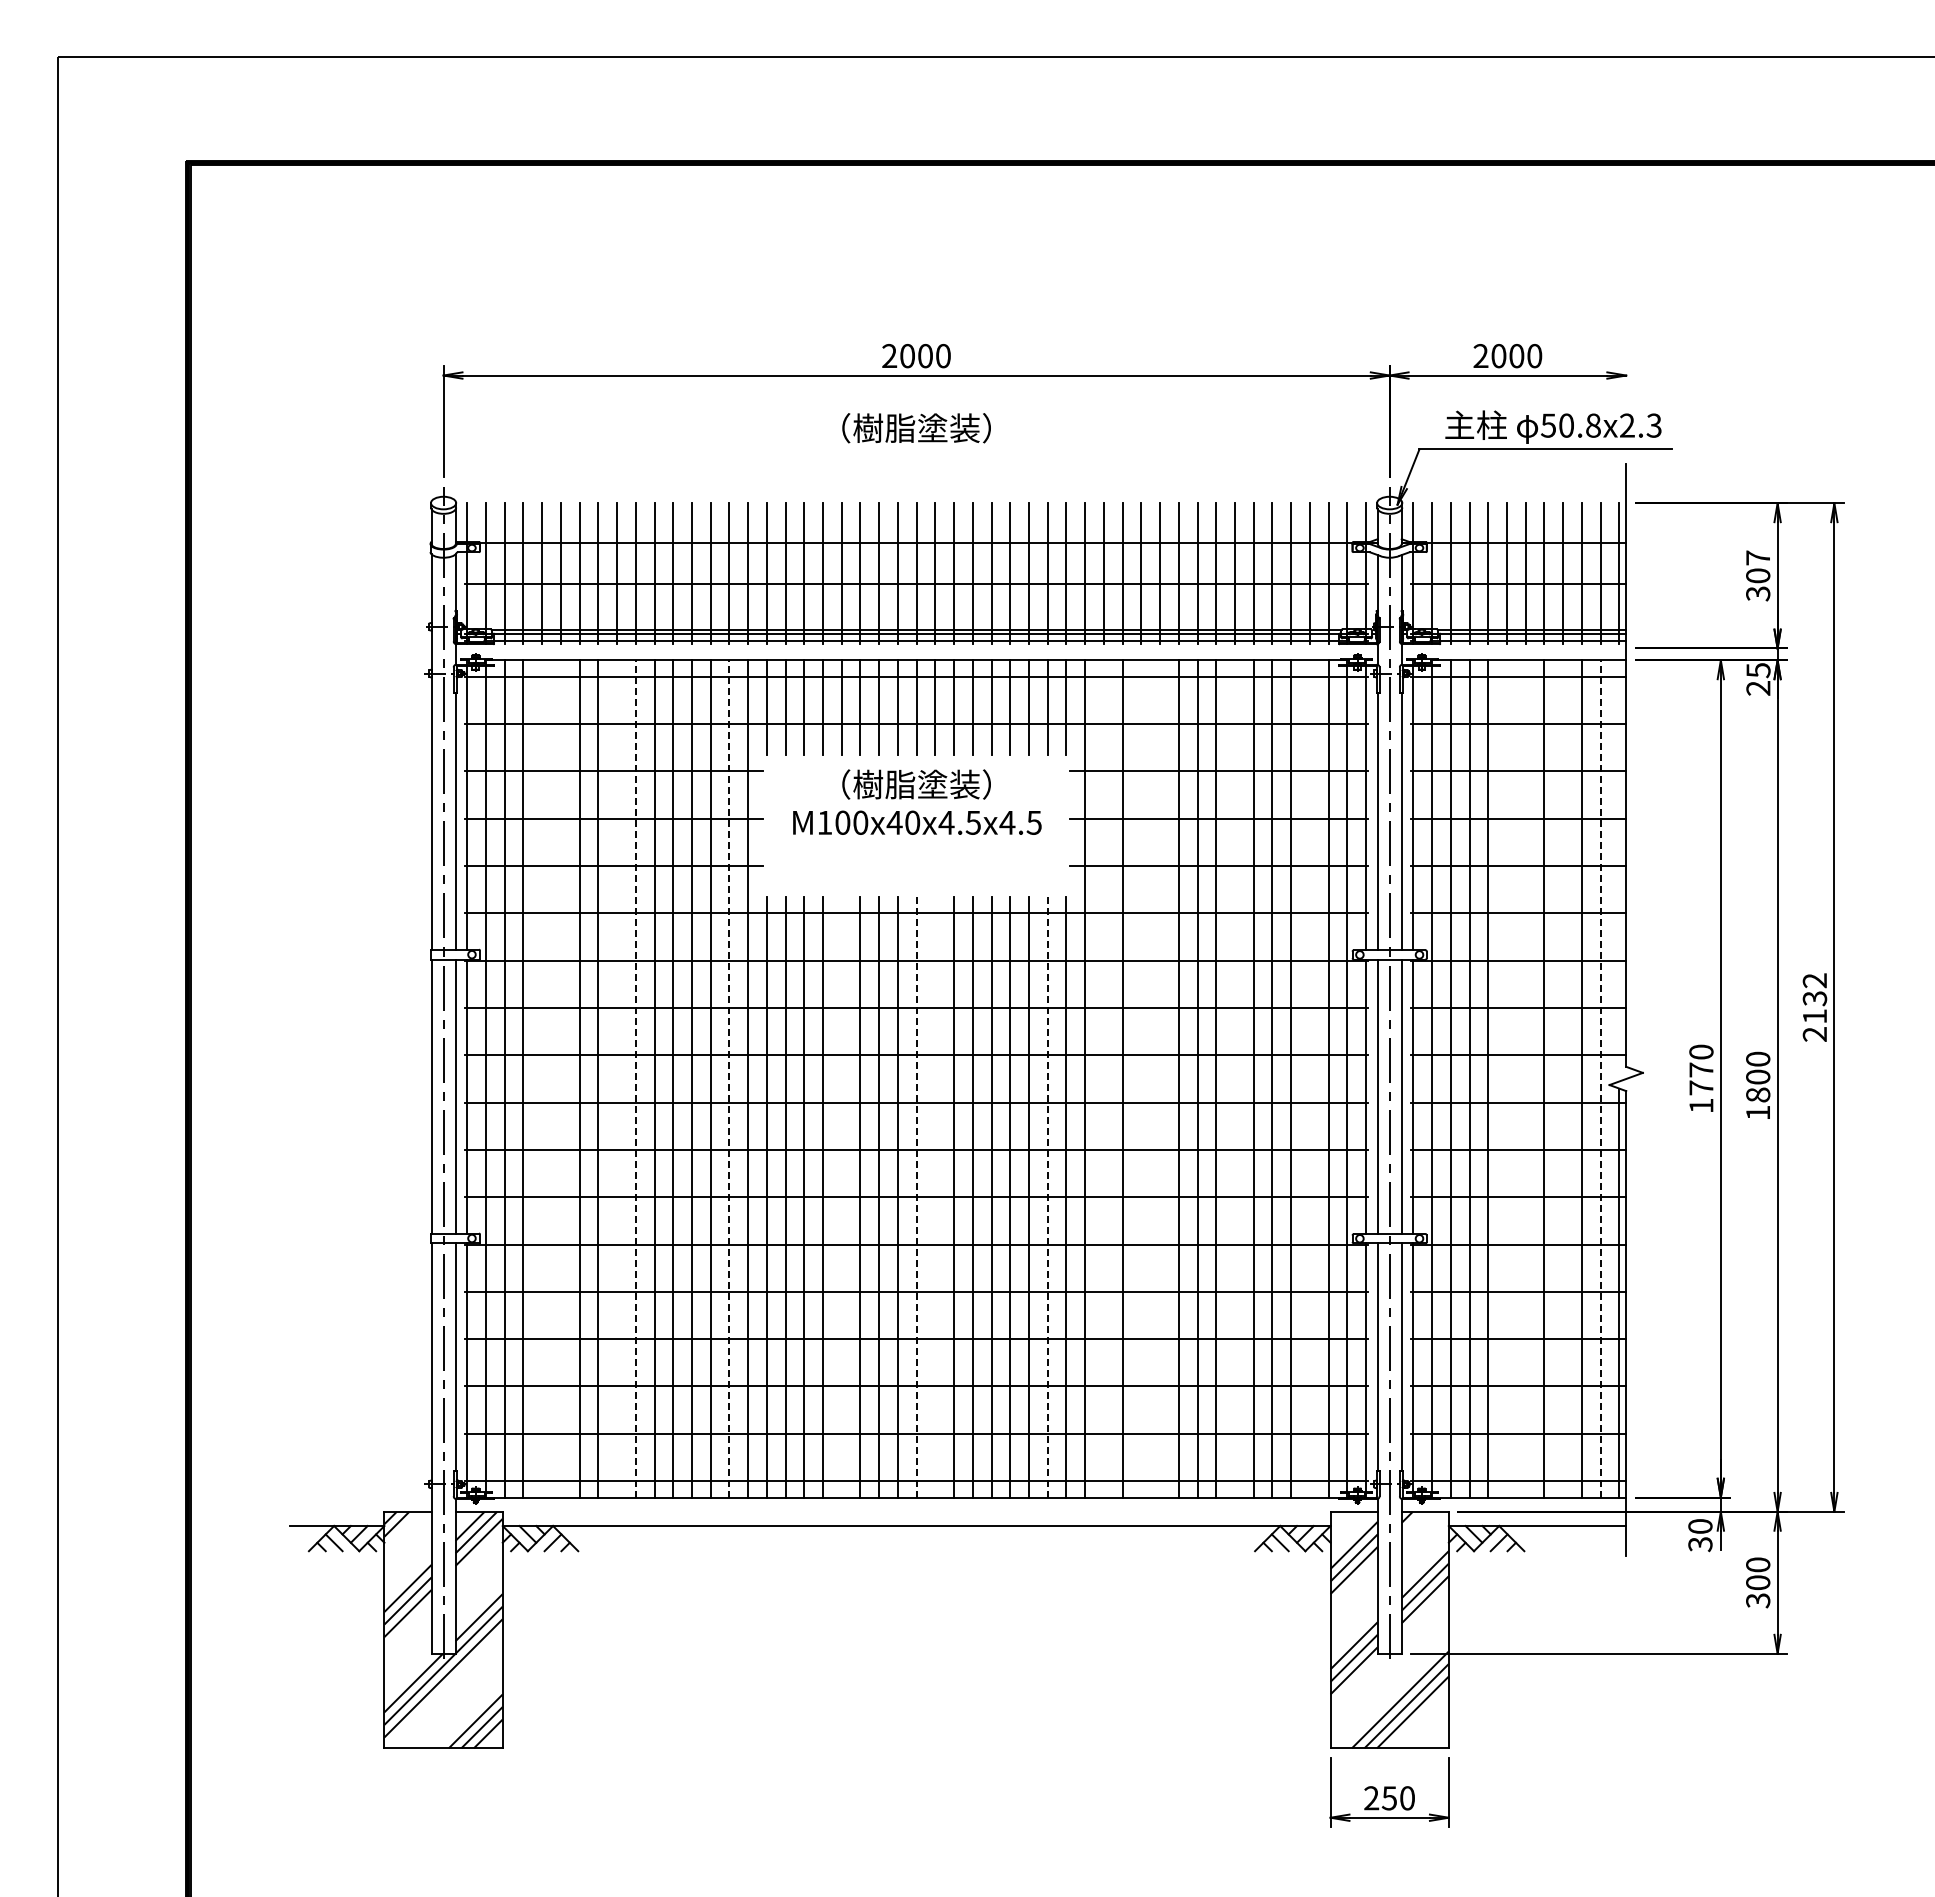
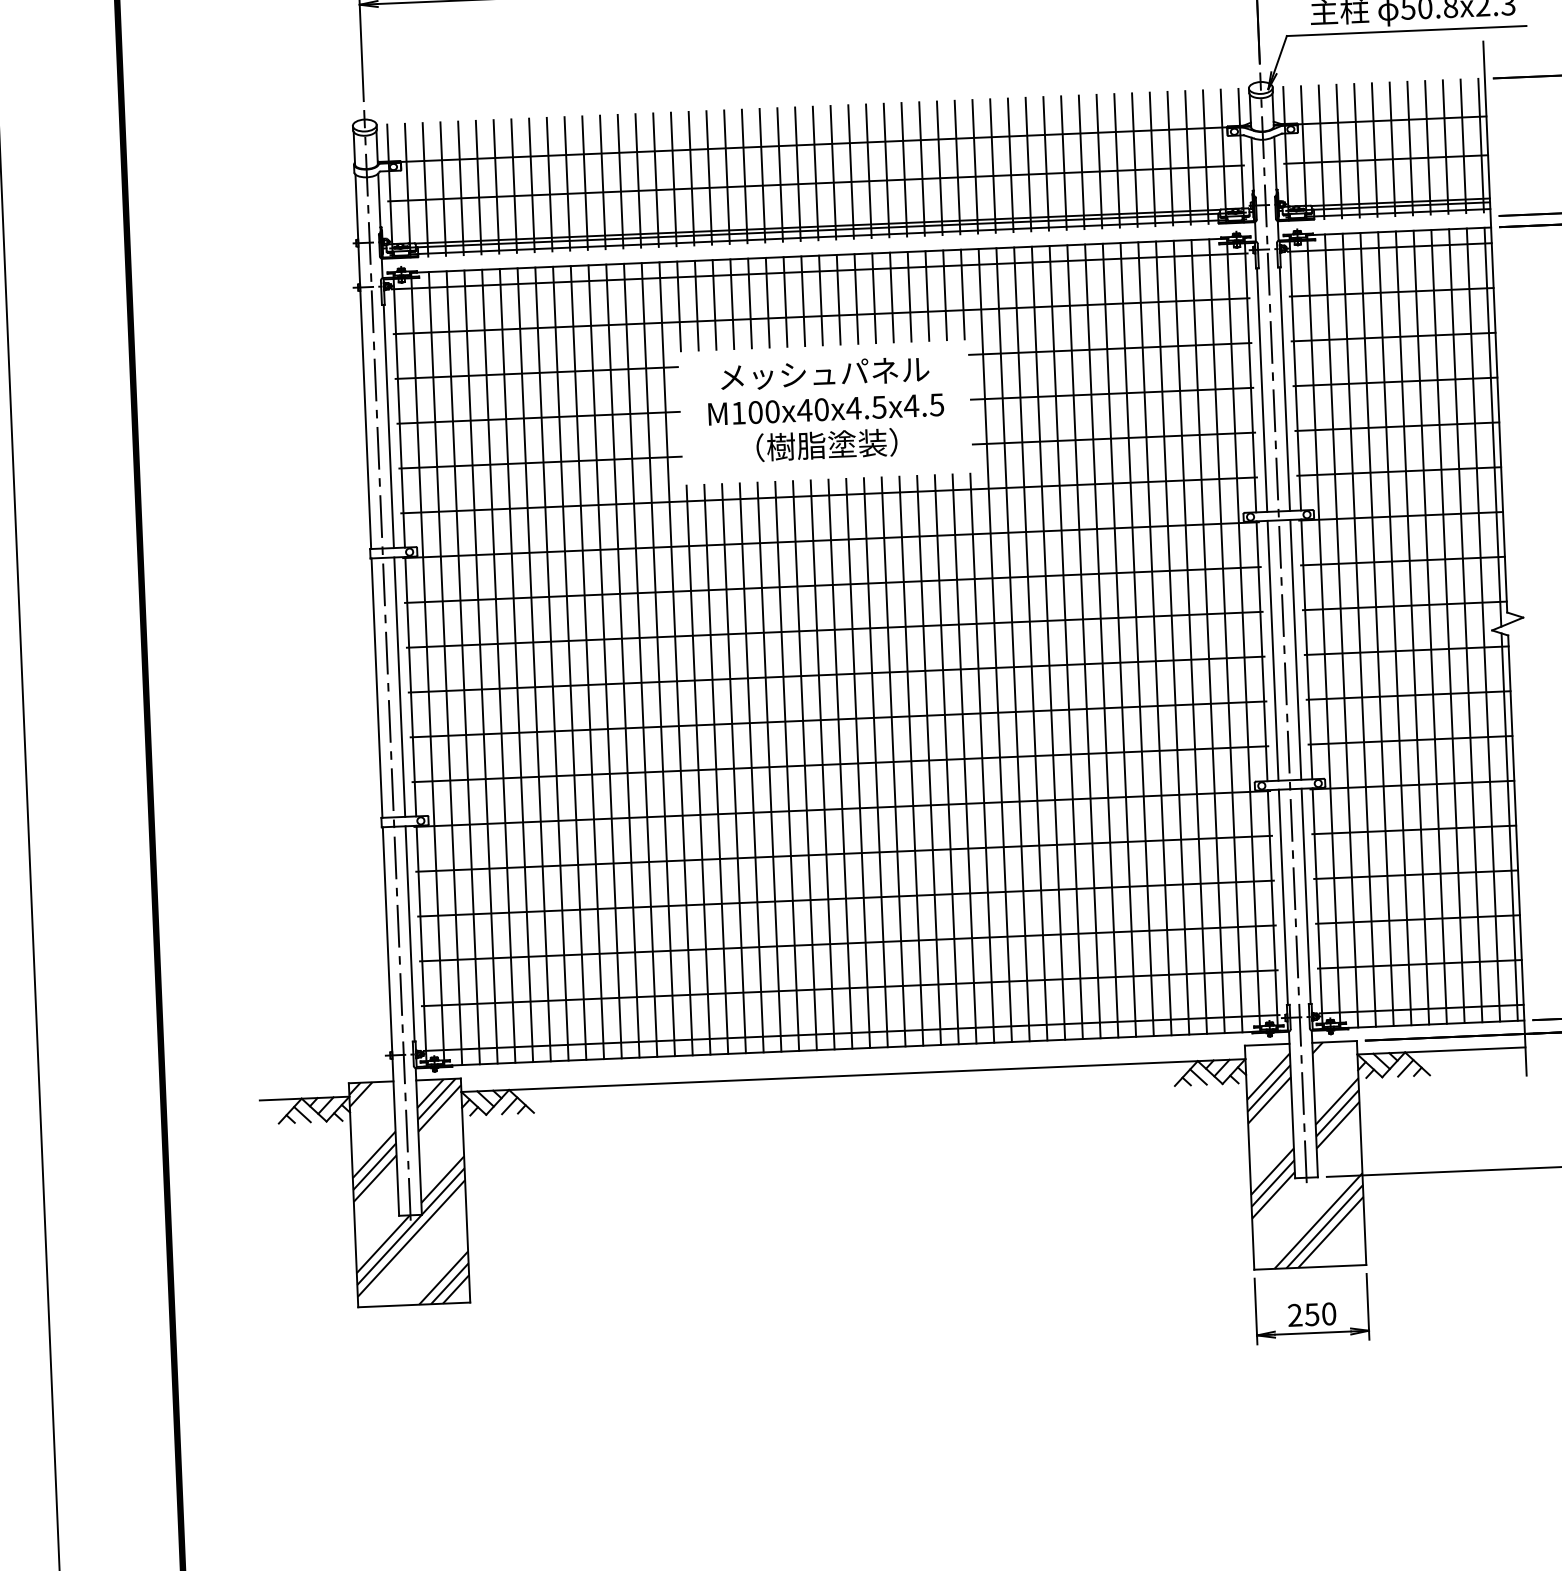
text: (916, 428) -> (826, 445), moved
text: (917, 784) -> (824, 373), （樹脂塗装） -> メッシュパネル
line: (1619, 870) -> (1493, 426), added
line: (542, 1078) -> (481, 666), added
line: (560, 1078) -> (498, 665), added
line: (617, 1078) -> (552, 663), added
line: (635, 1078) -> (569, 662), dashed -> solid
line: (729, 1078) -> (658, 659), dashed -> solid
line: (1103, 1078) -> (1012, 644), added
line: (1141, 1078) -> (1048, 642), added
line: (1160, 1078) -> (1066, 642), added
line: (1234, 1078) -> (1136, 639), added
line: (1309, 1078) -> (1207, 636), added
line: (1506, 1078) -> (1394, 628), added
line: (1525, 1078) -> (1412, 627), added
line: (1563, 1078) -> (1448, 626), added
line: (1600, 1078) -> (1483, 624), dashed -> solid
line: (841, 1196) -> (769, 766), added
line: (916, 1196) -> (840, 763), dashed -> solid
line: (935, 1196) -> (858, 762), added
line: (1047, 1196) -> (964, 758), dashed -> solid

